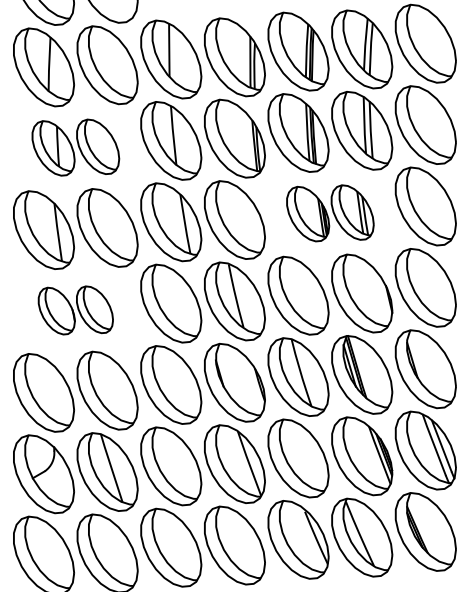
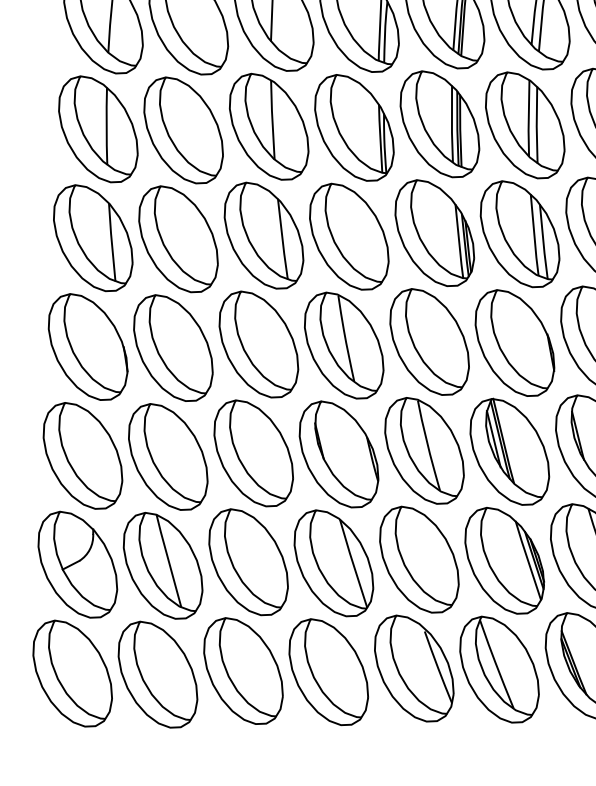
part: (75, 147) -> (140, 129), size x1.43
part: (330, 213) -> (477, 234), size x1.43
part: (75, 310) -> (130, 347), size x1.67

